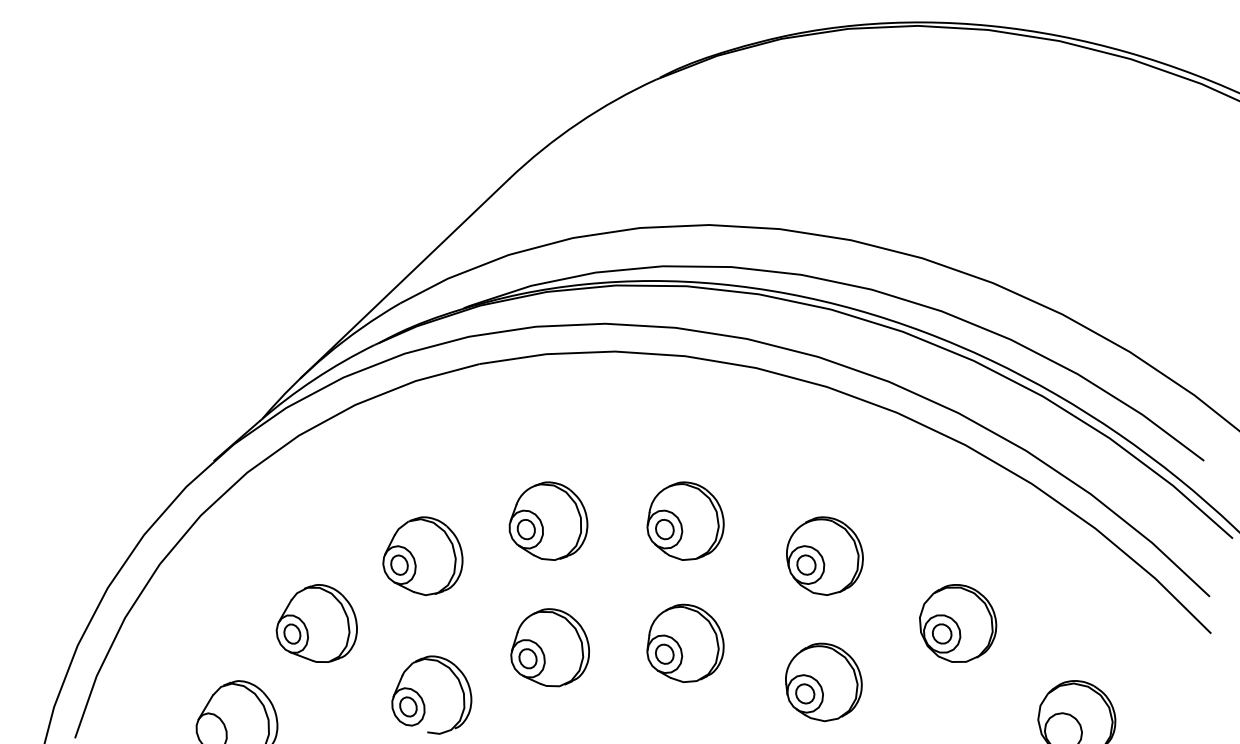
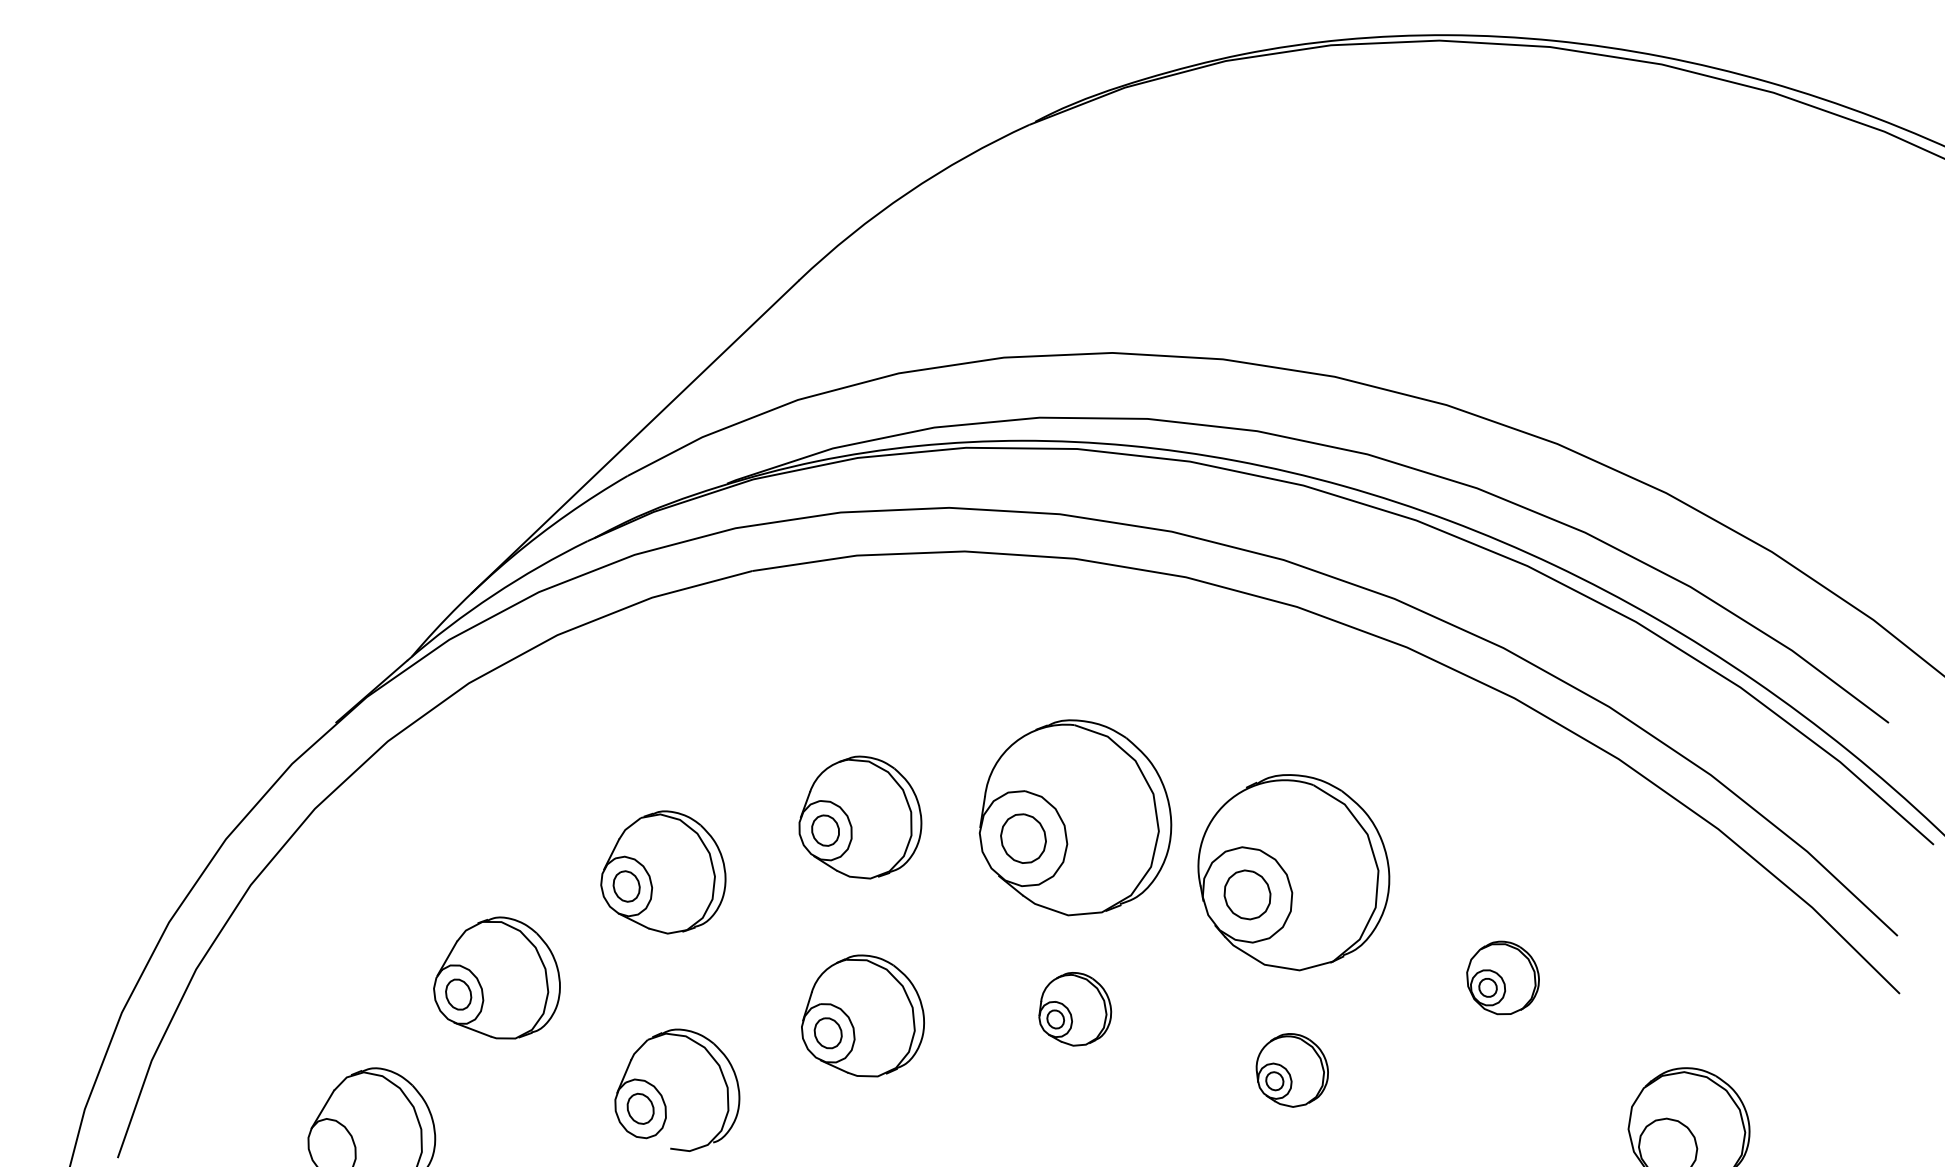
part: (685, 520) -> (1075, 816), size x1.6
part: (824, 555) -> (1293, 871), size x1.6
part: (958, 623) -> (1503, 977), size x0.6
part: (685, 643) -> (1075, 1009), size x0.6
part: (823, 682) -> (1291, 1070), size x0.6

